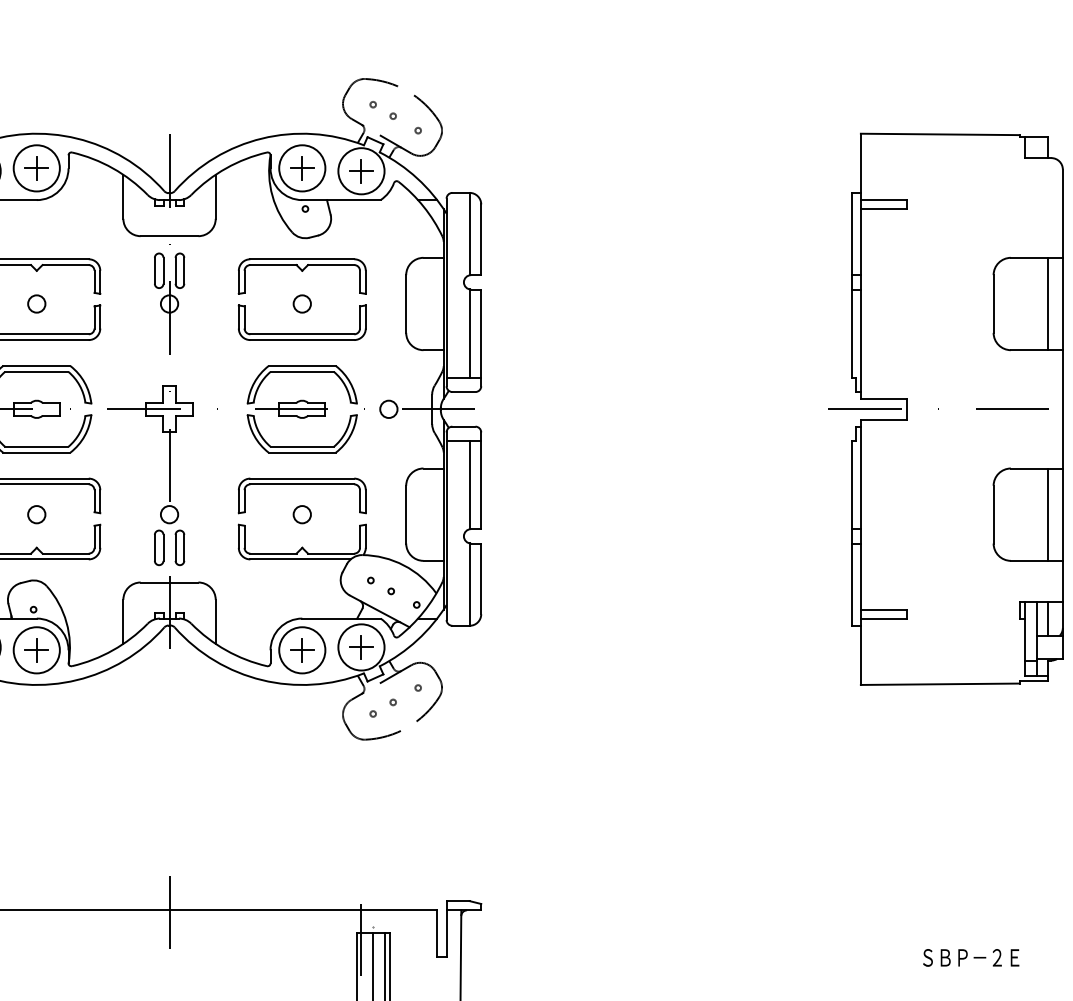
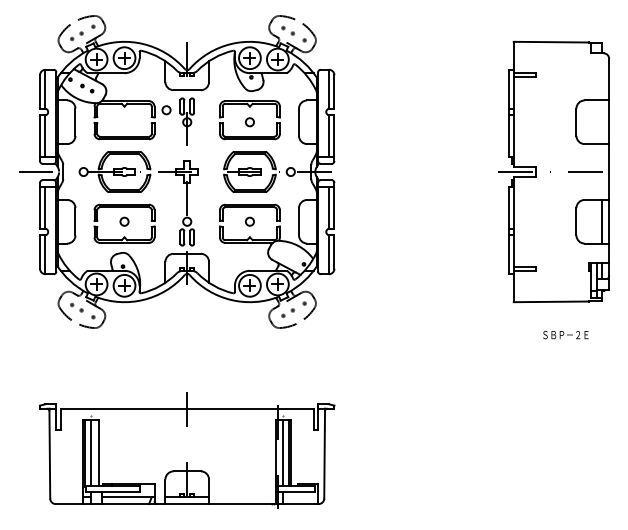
circle: (36, 304) -> (166, 110), moved
line: (1048, 304) -> (602, 122), removed
part: (381, 586) -> (287, 255), removed
text: (970, 958) -> (565, 335), moved

